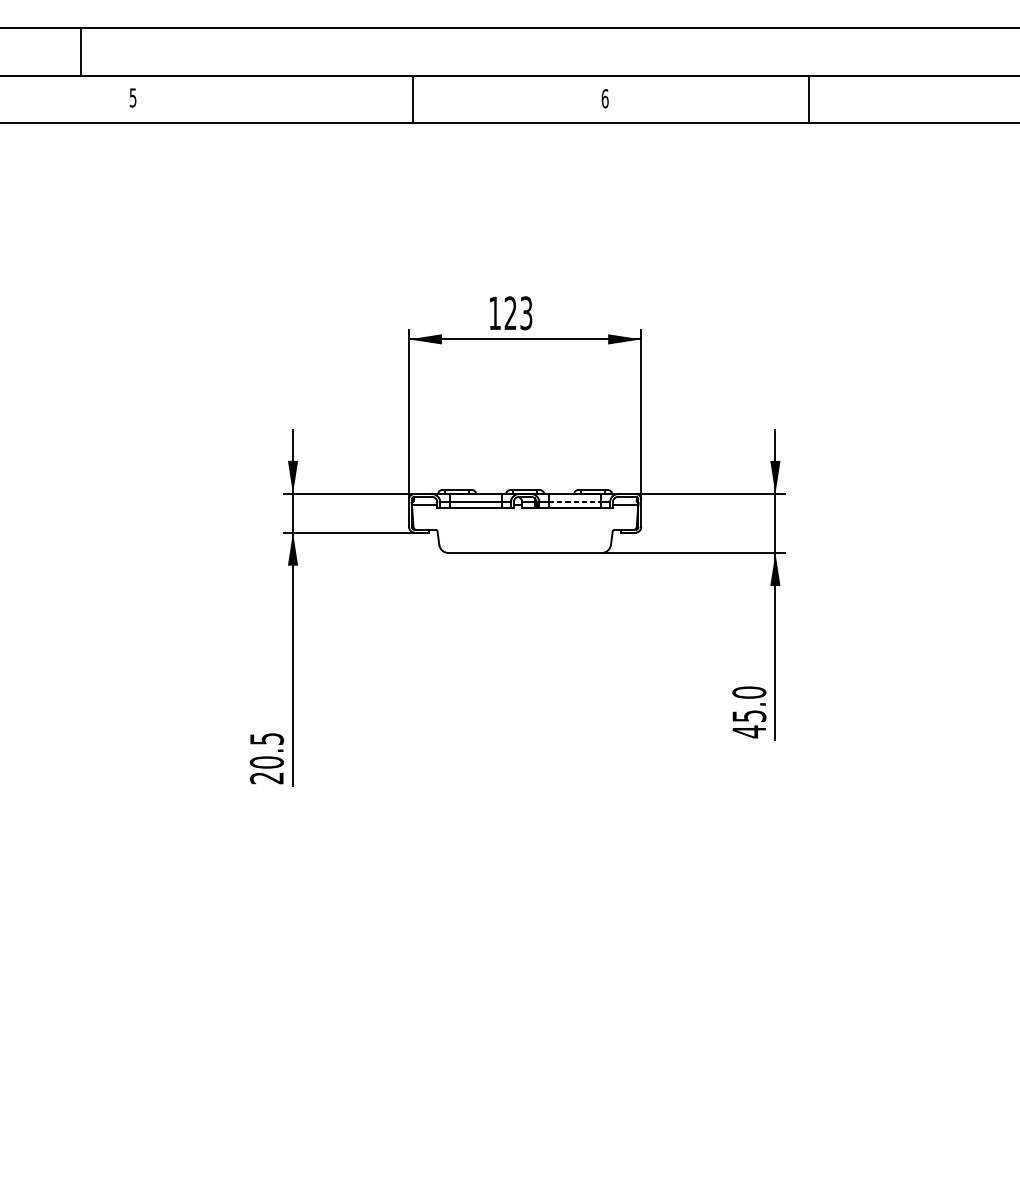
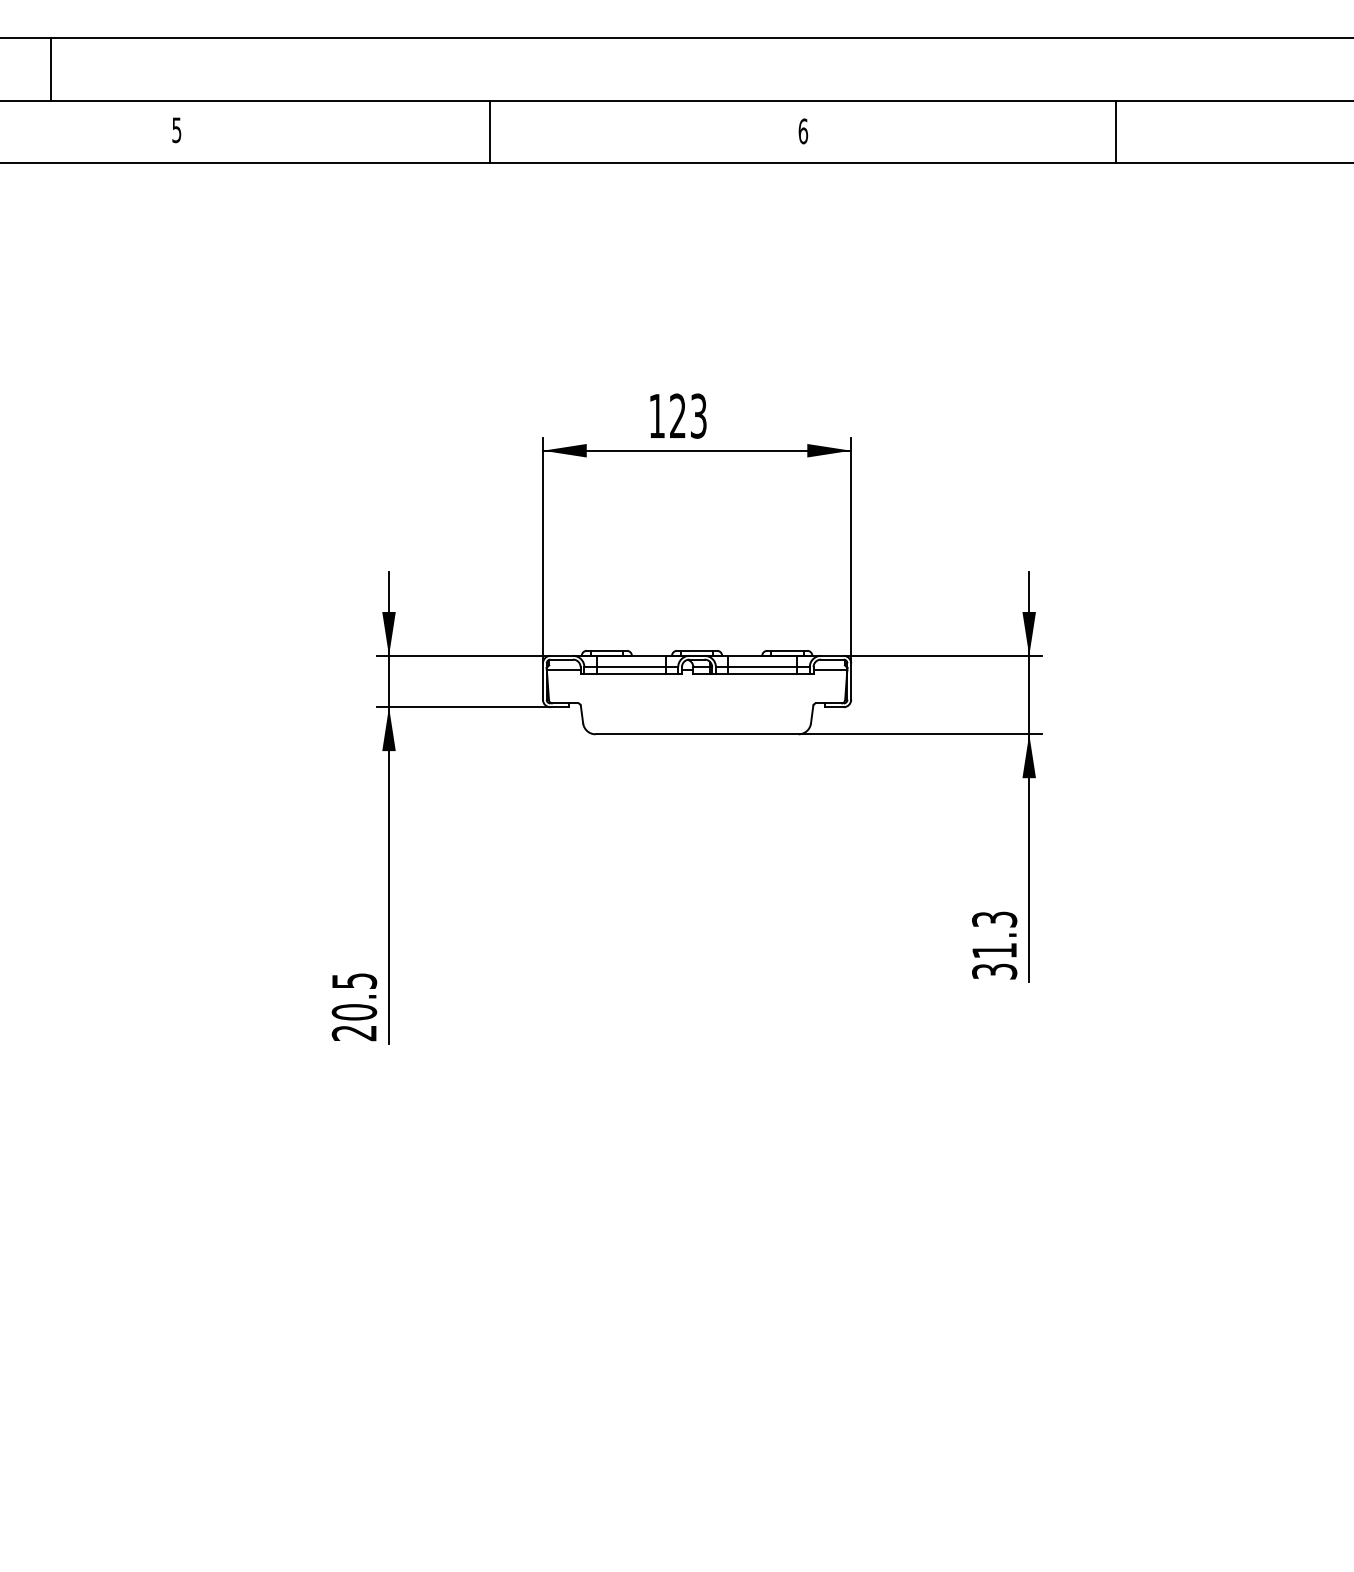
line: (80, 51) -> (51, 68), moved
line: (413, 98) -> (489, 131), moved
line: (809, 98) -> (1116, 131), moved
line: (575, 502) -> (763, 667), dashed -> solid
text: (749, 712) -> (994, 945), 45.0 -> 31.3

